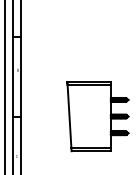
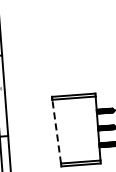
line: (69, 116) -> (56, 131), solid -> dashed

